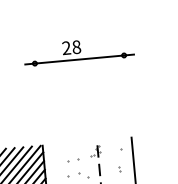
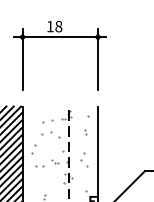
text: (65, 48) -> (49, 26), 28 -> 18
line: (126, 80) -> (98, 58), added
line: (37, 88) -> (22, 58), added

